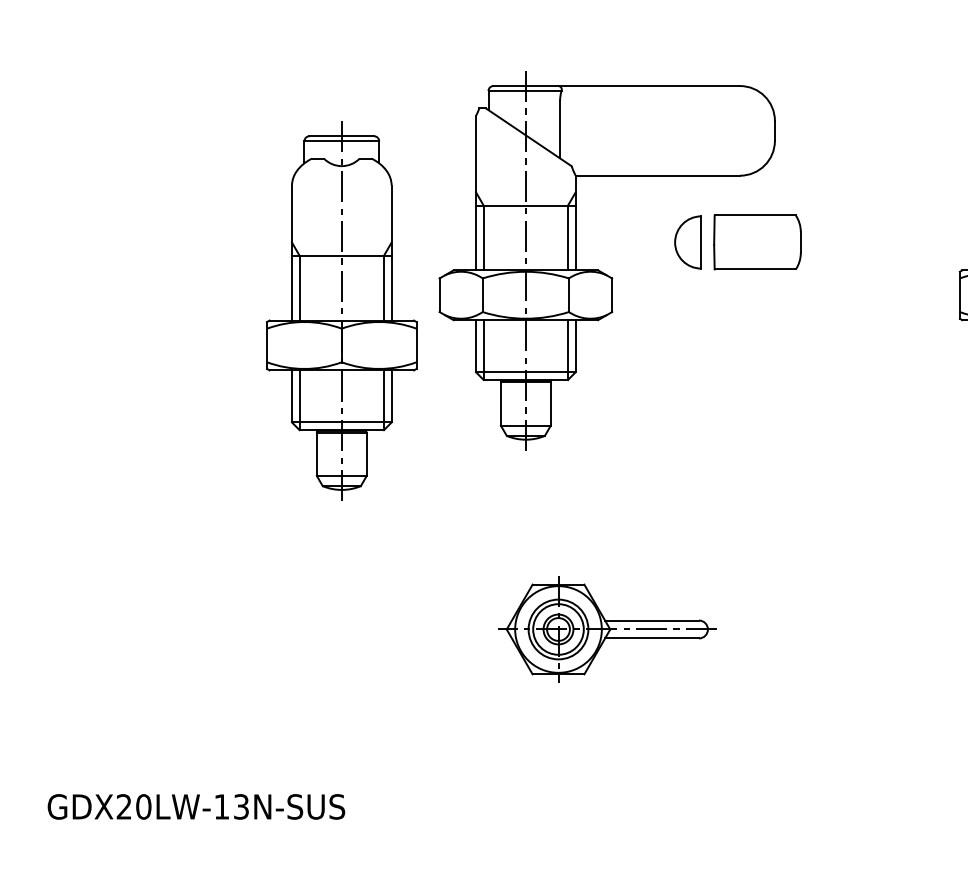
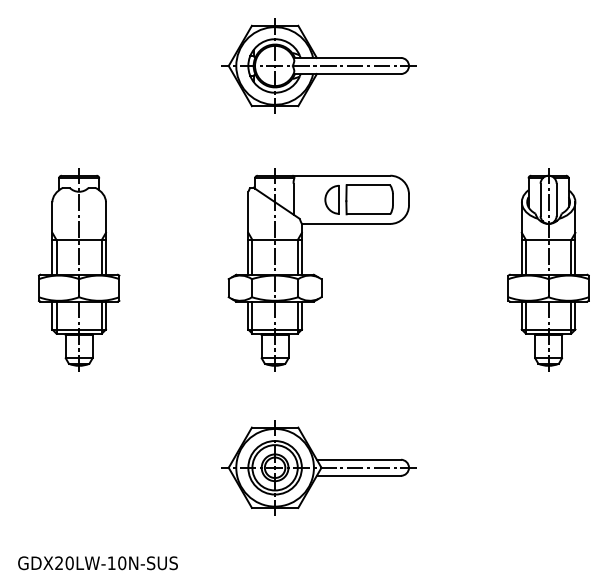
part: (736, 241) -> (358, 199), moved
part: (342, 310) -> (79, 269), moved
part: (606, 628) -> (318, 467), size x1.67
text: (241, 807) -> (122, 563), GDX20LW-13N-SUS -> GDX20LW-10N-SUS

